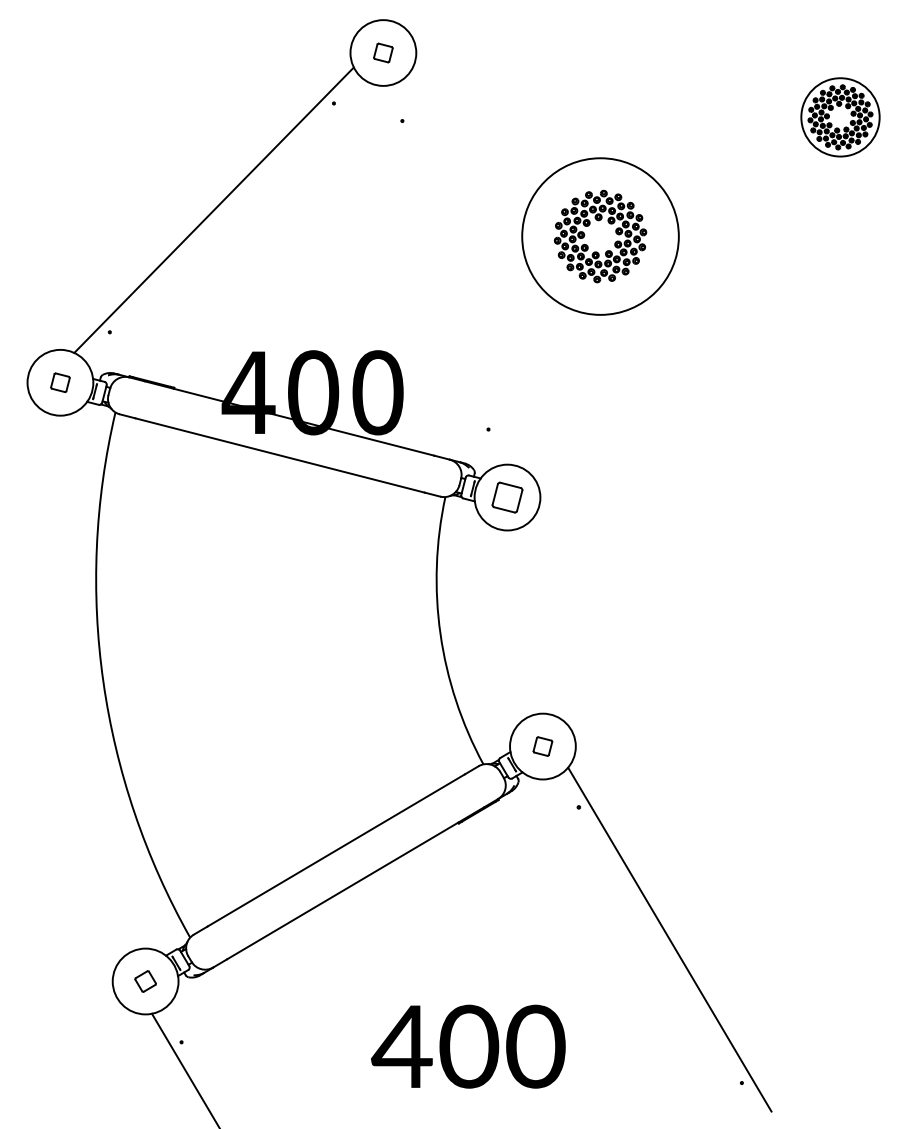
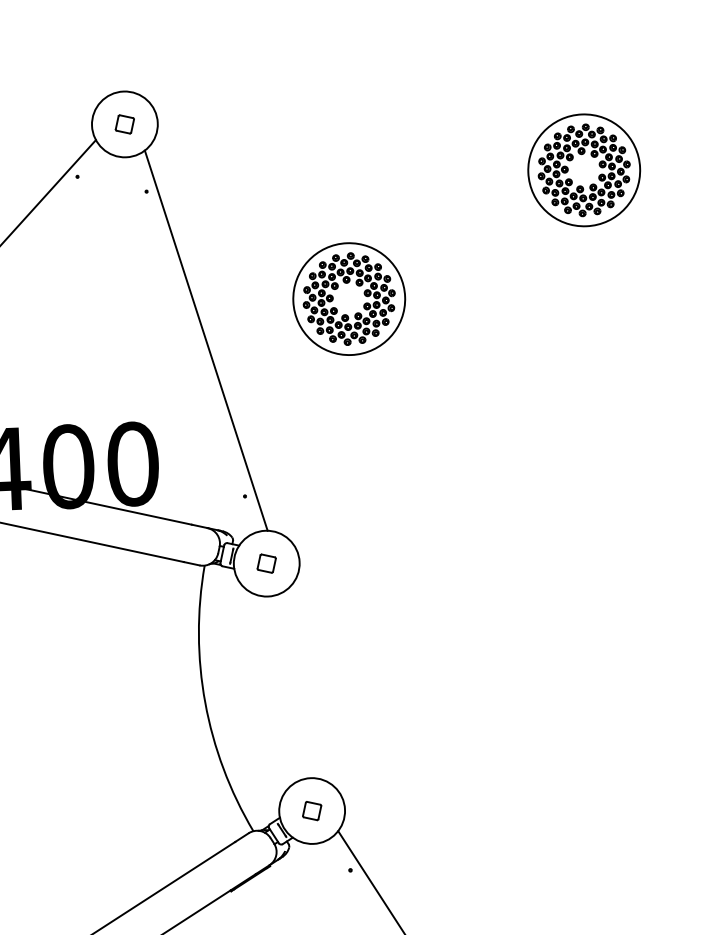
part: (840, 117) -> (584, 170), size x1.43
circle: (600, 236) -> (349, 299), size x0.71
line: (455, 271) -> (205, 339), added
part: (507, 497) -> (266, 563), size x0.62

